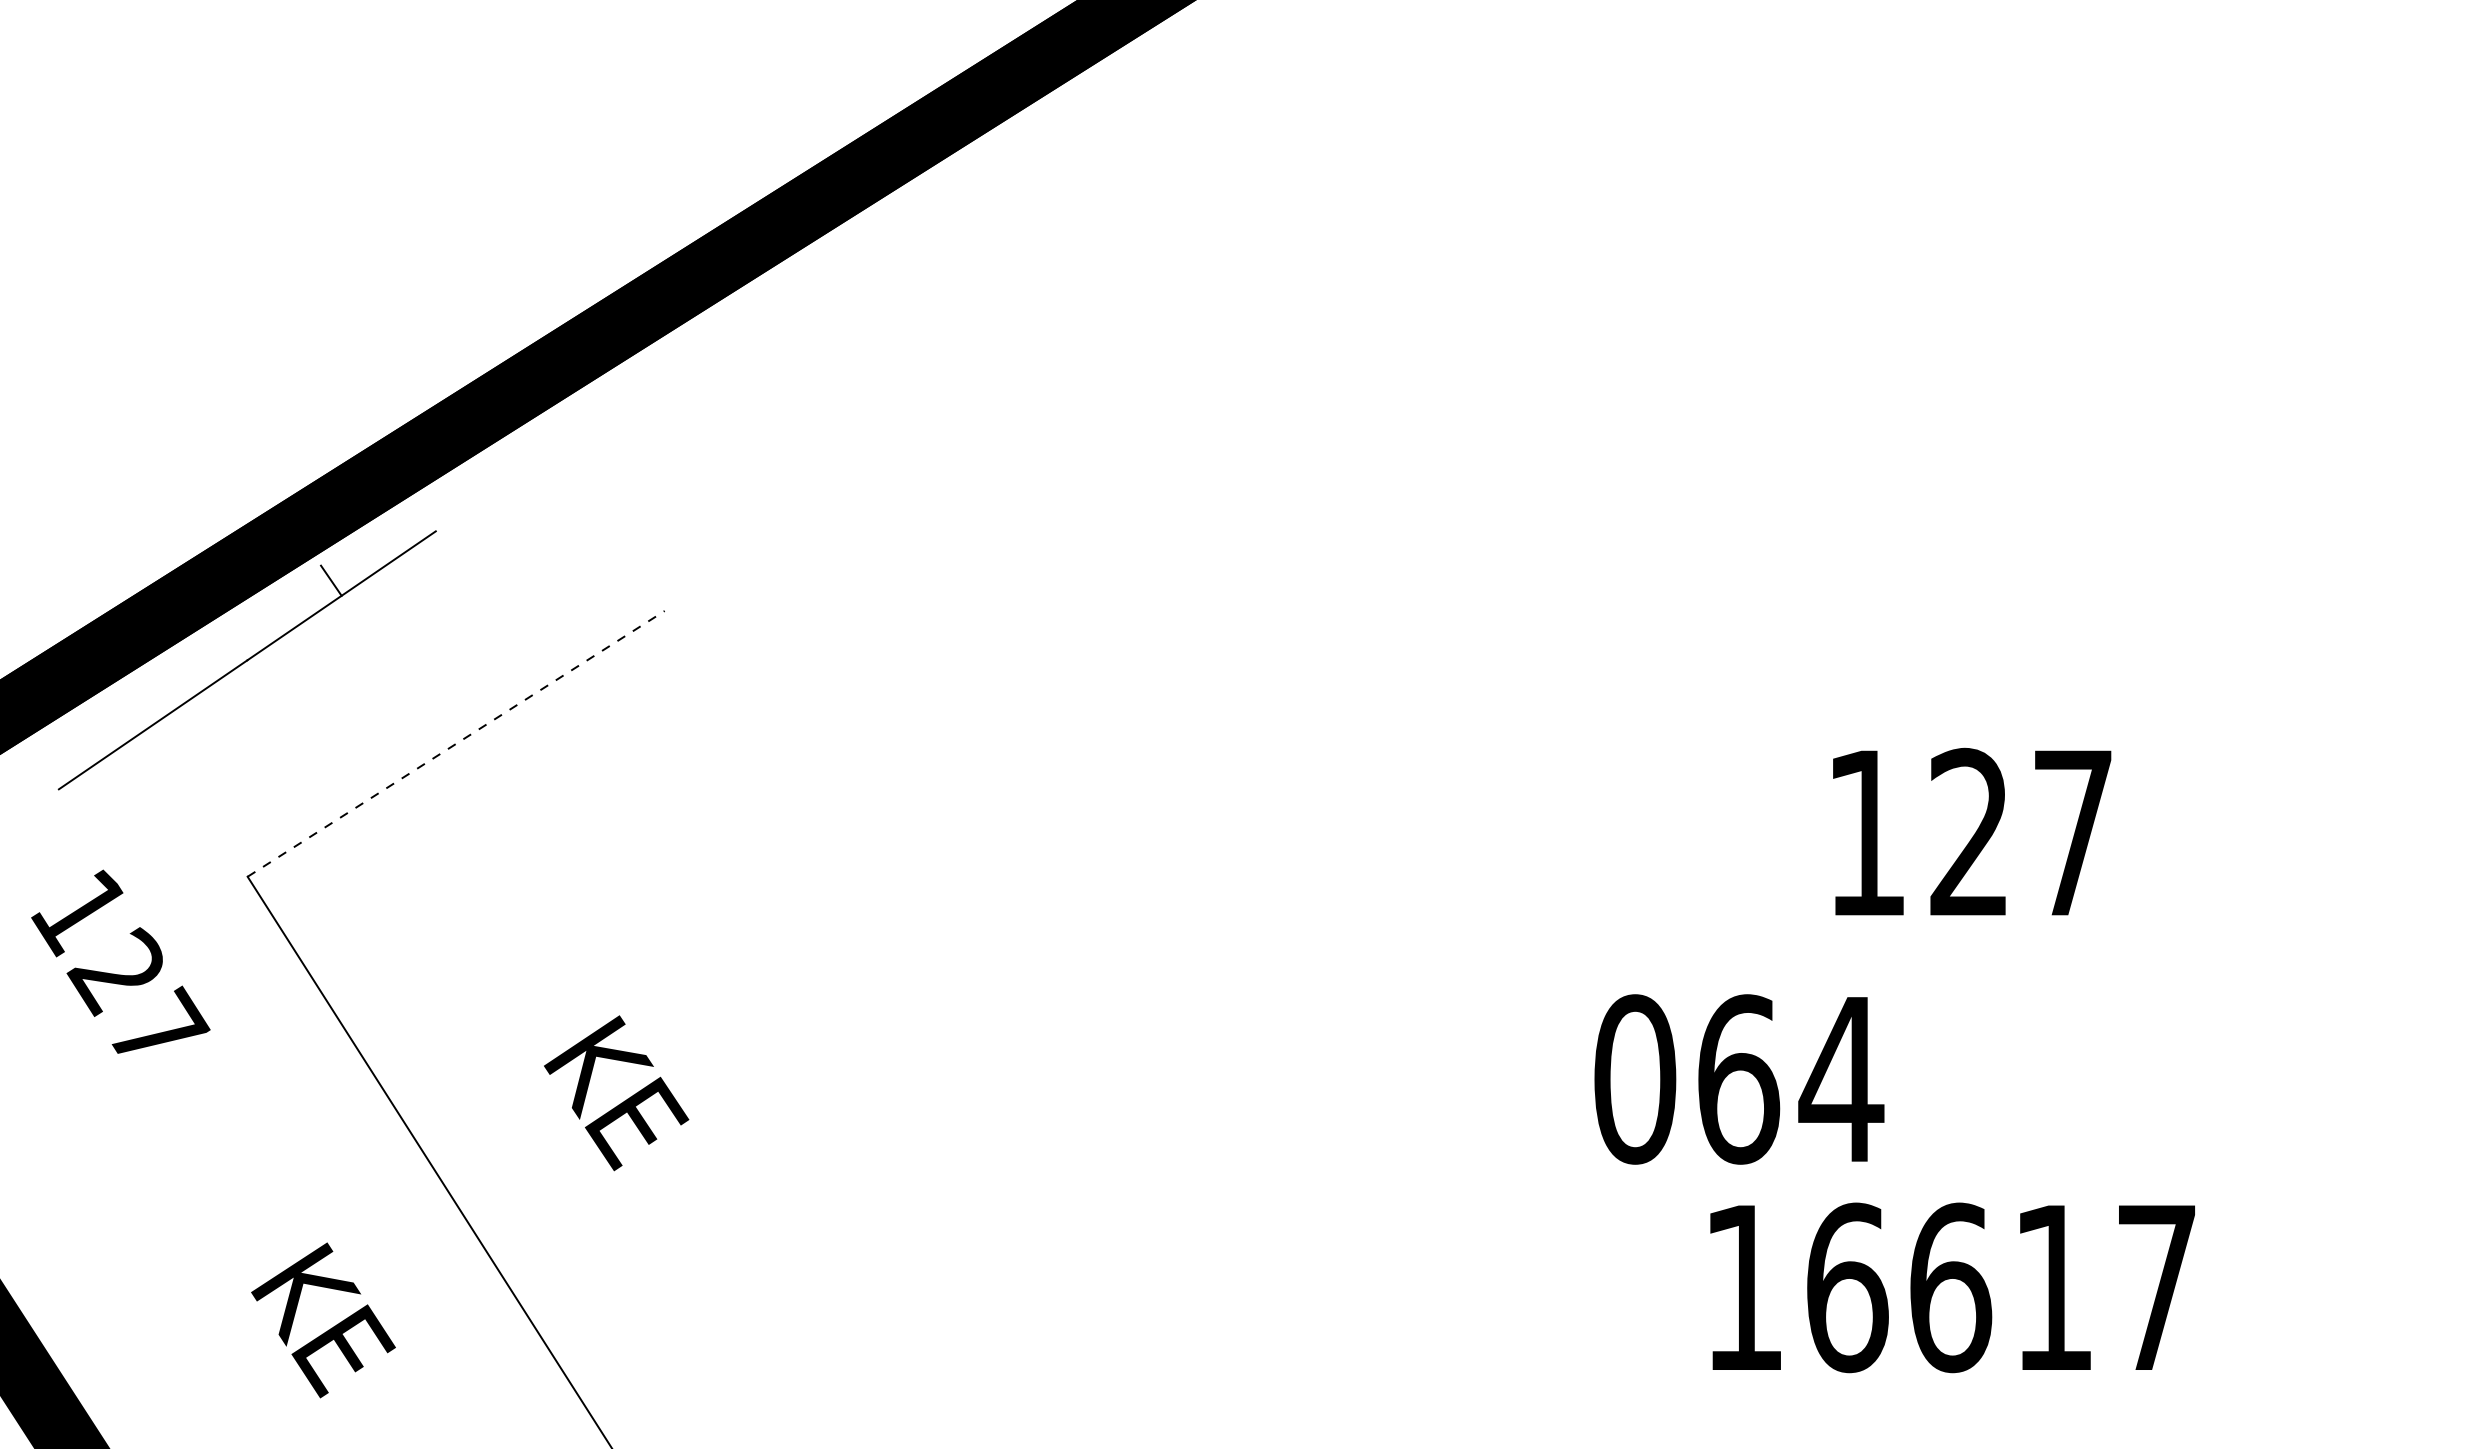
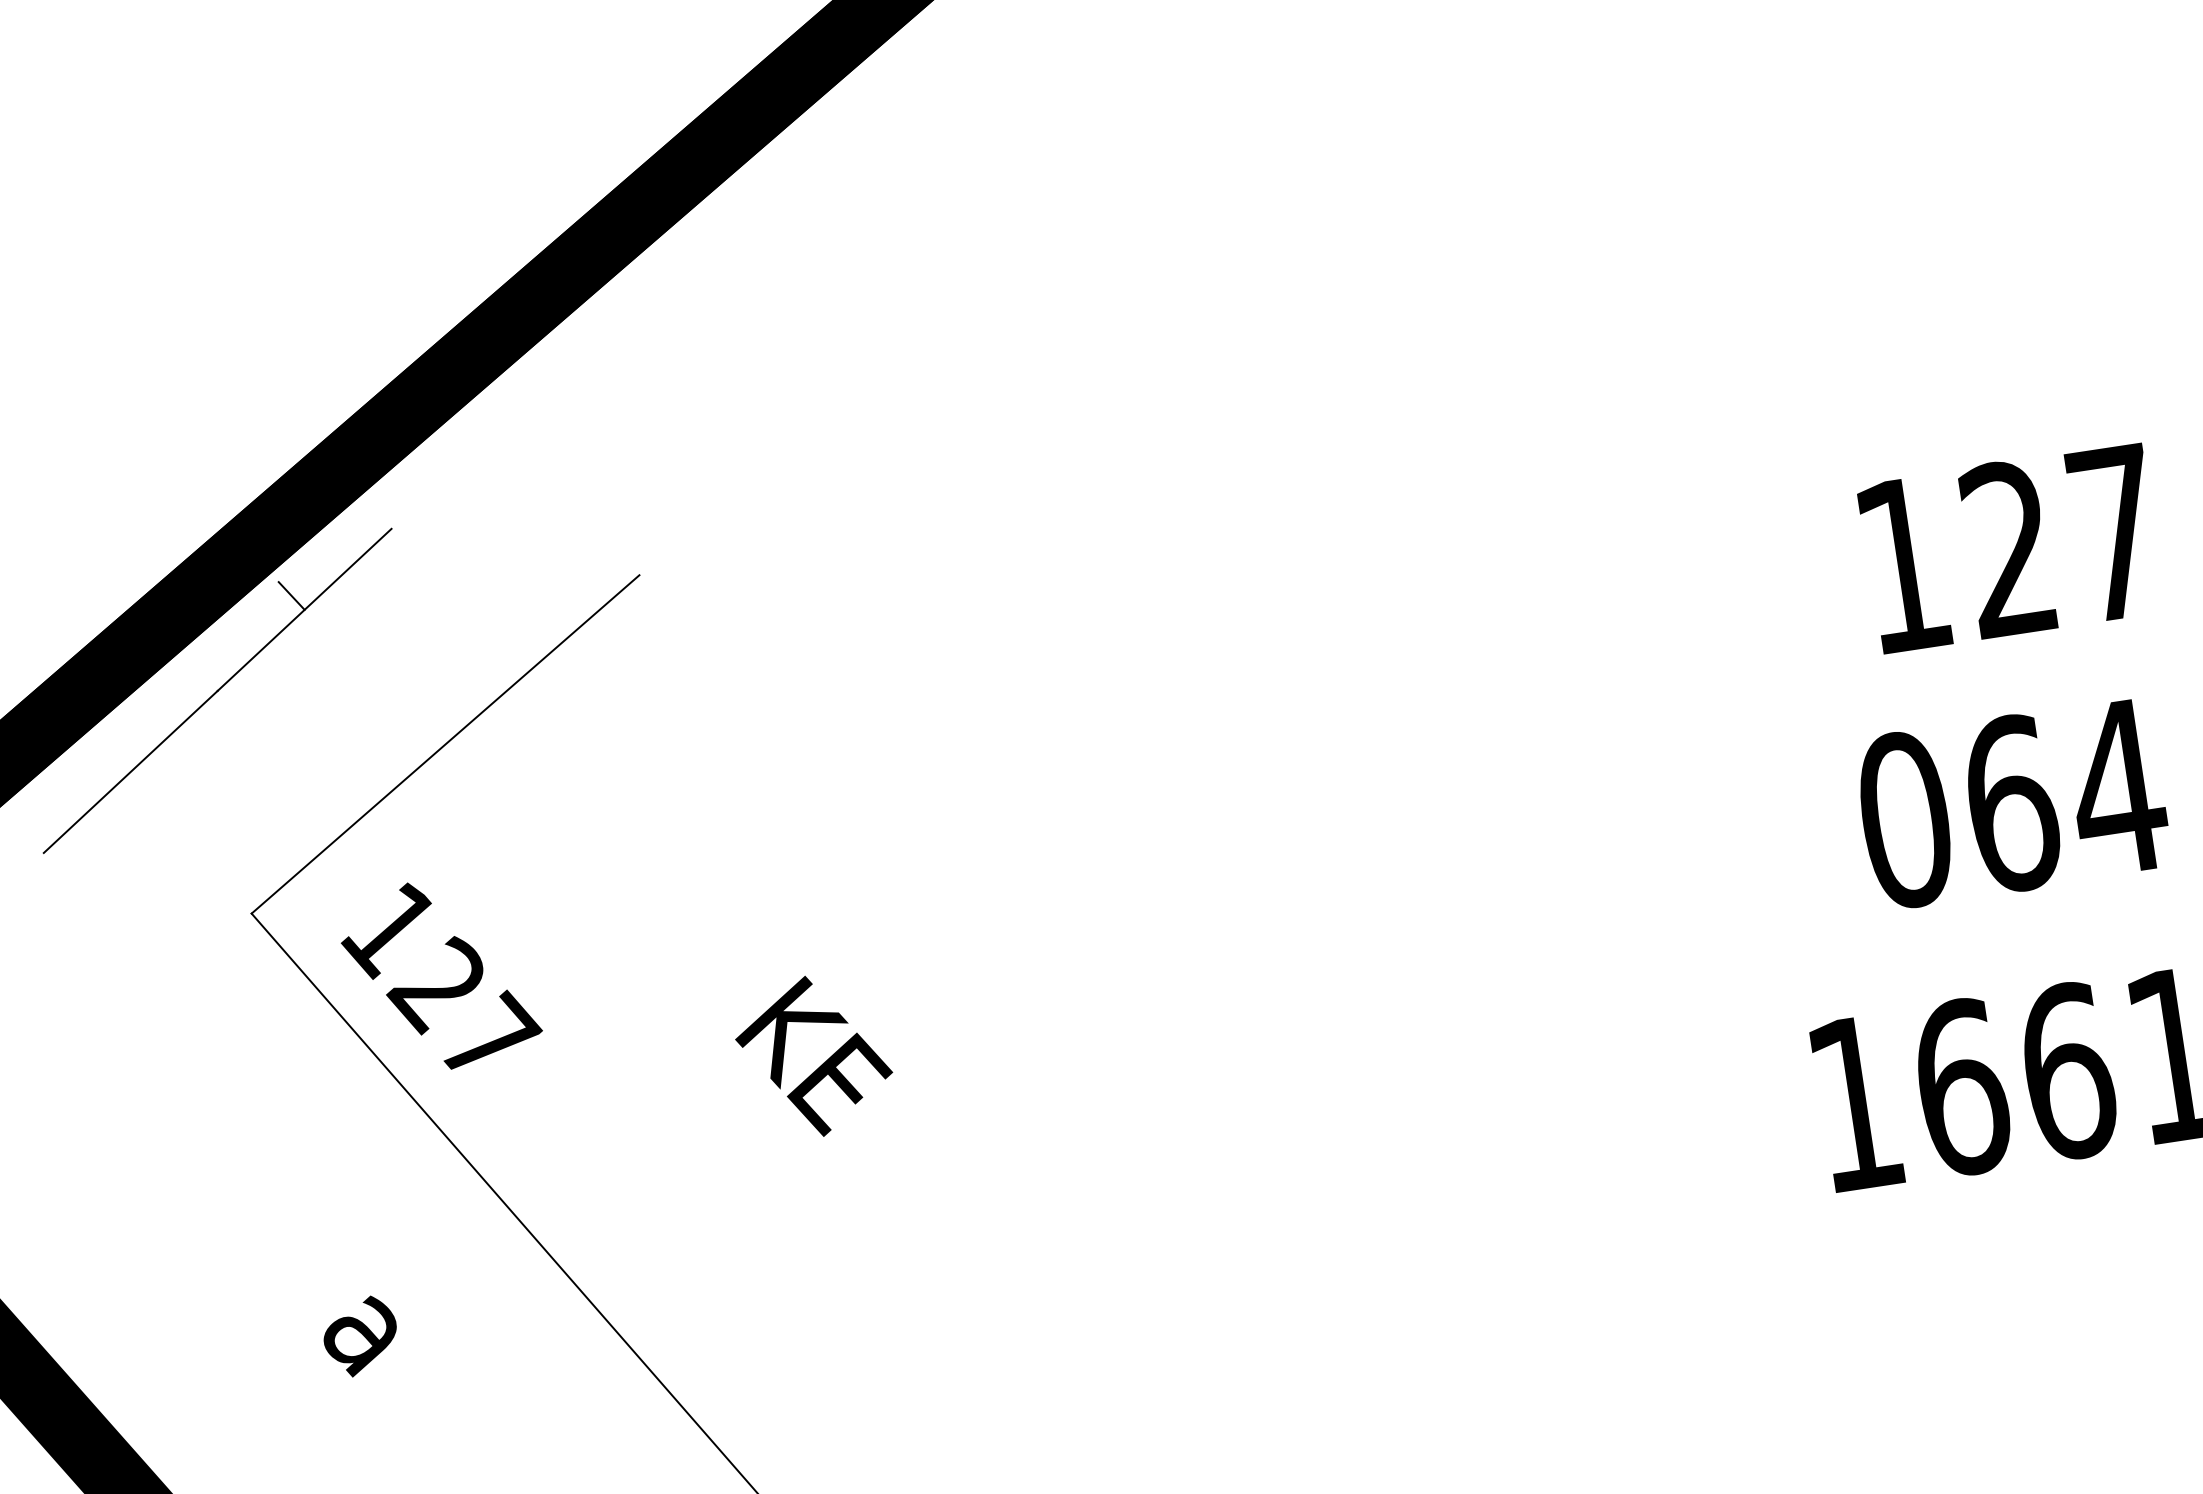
line: (456, 743) -> (445, 743), dashed -> solid
text: (1972, 831) -> (2011, 547), moved
text: (120, 961) -> (439, 974), moved
text: (1739, 1079) -> (2012, 803), moved
text: (616, 1093) -> (814, 1056), moved
text: (323, 1320) -> (398, 1358), KE -> a

